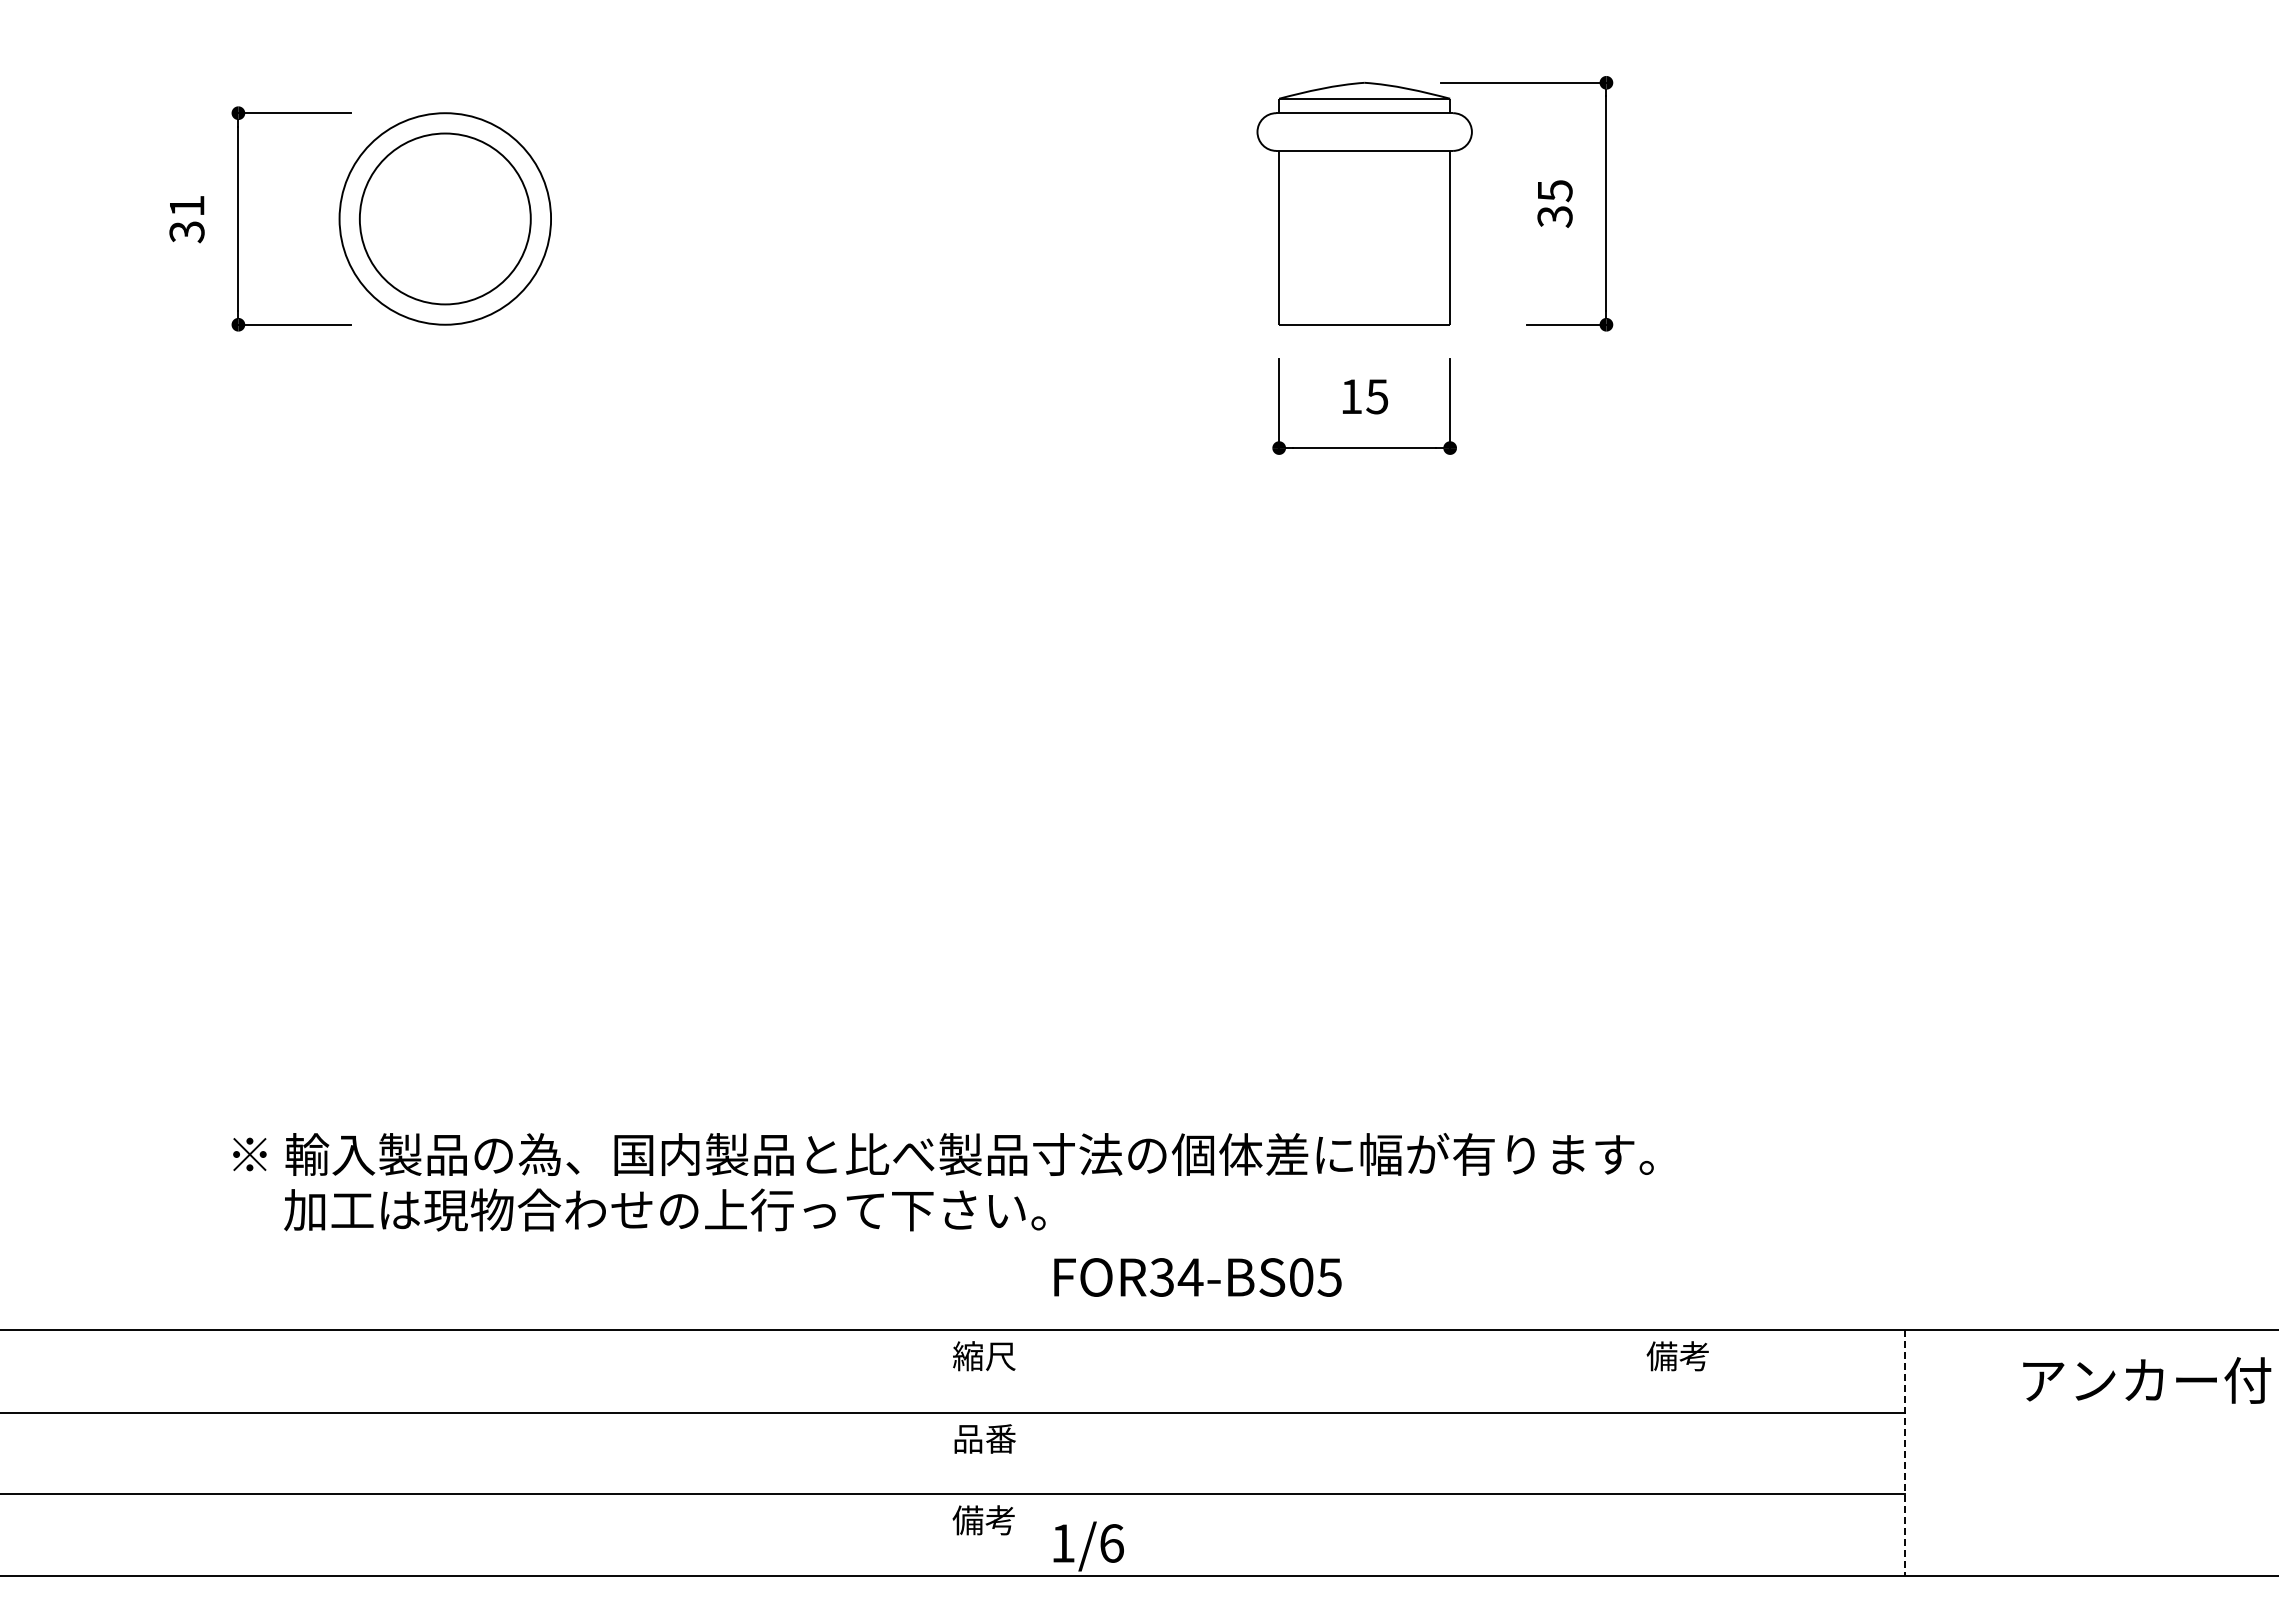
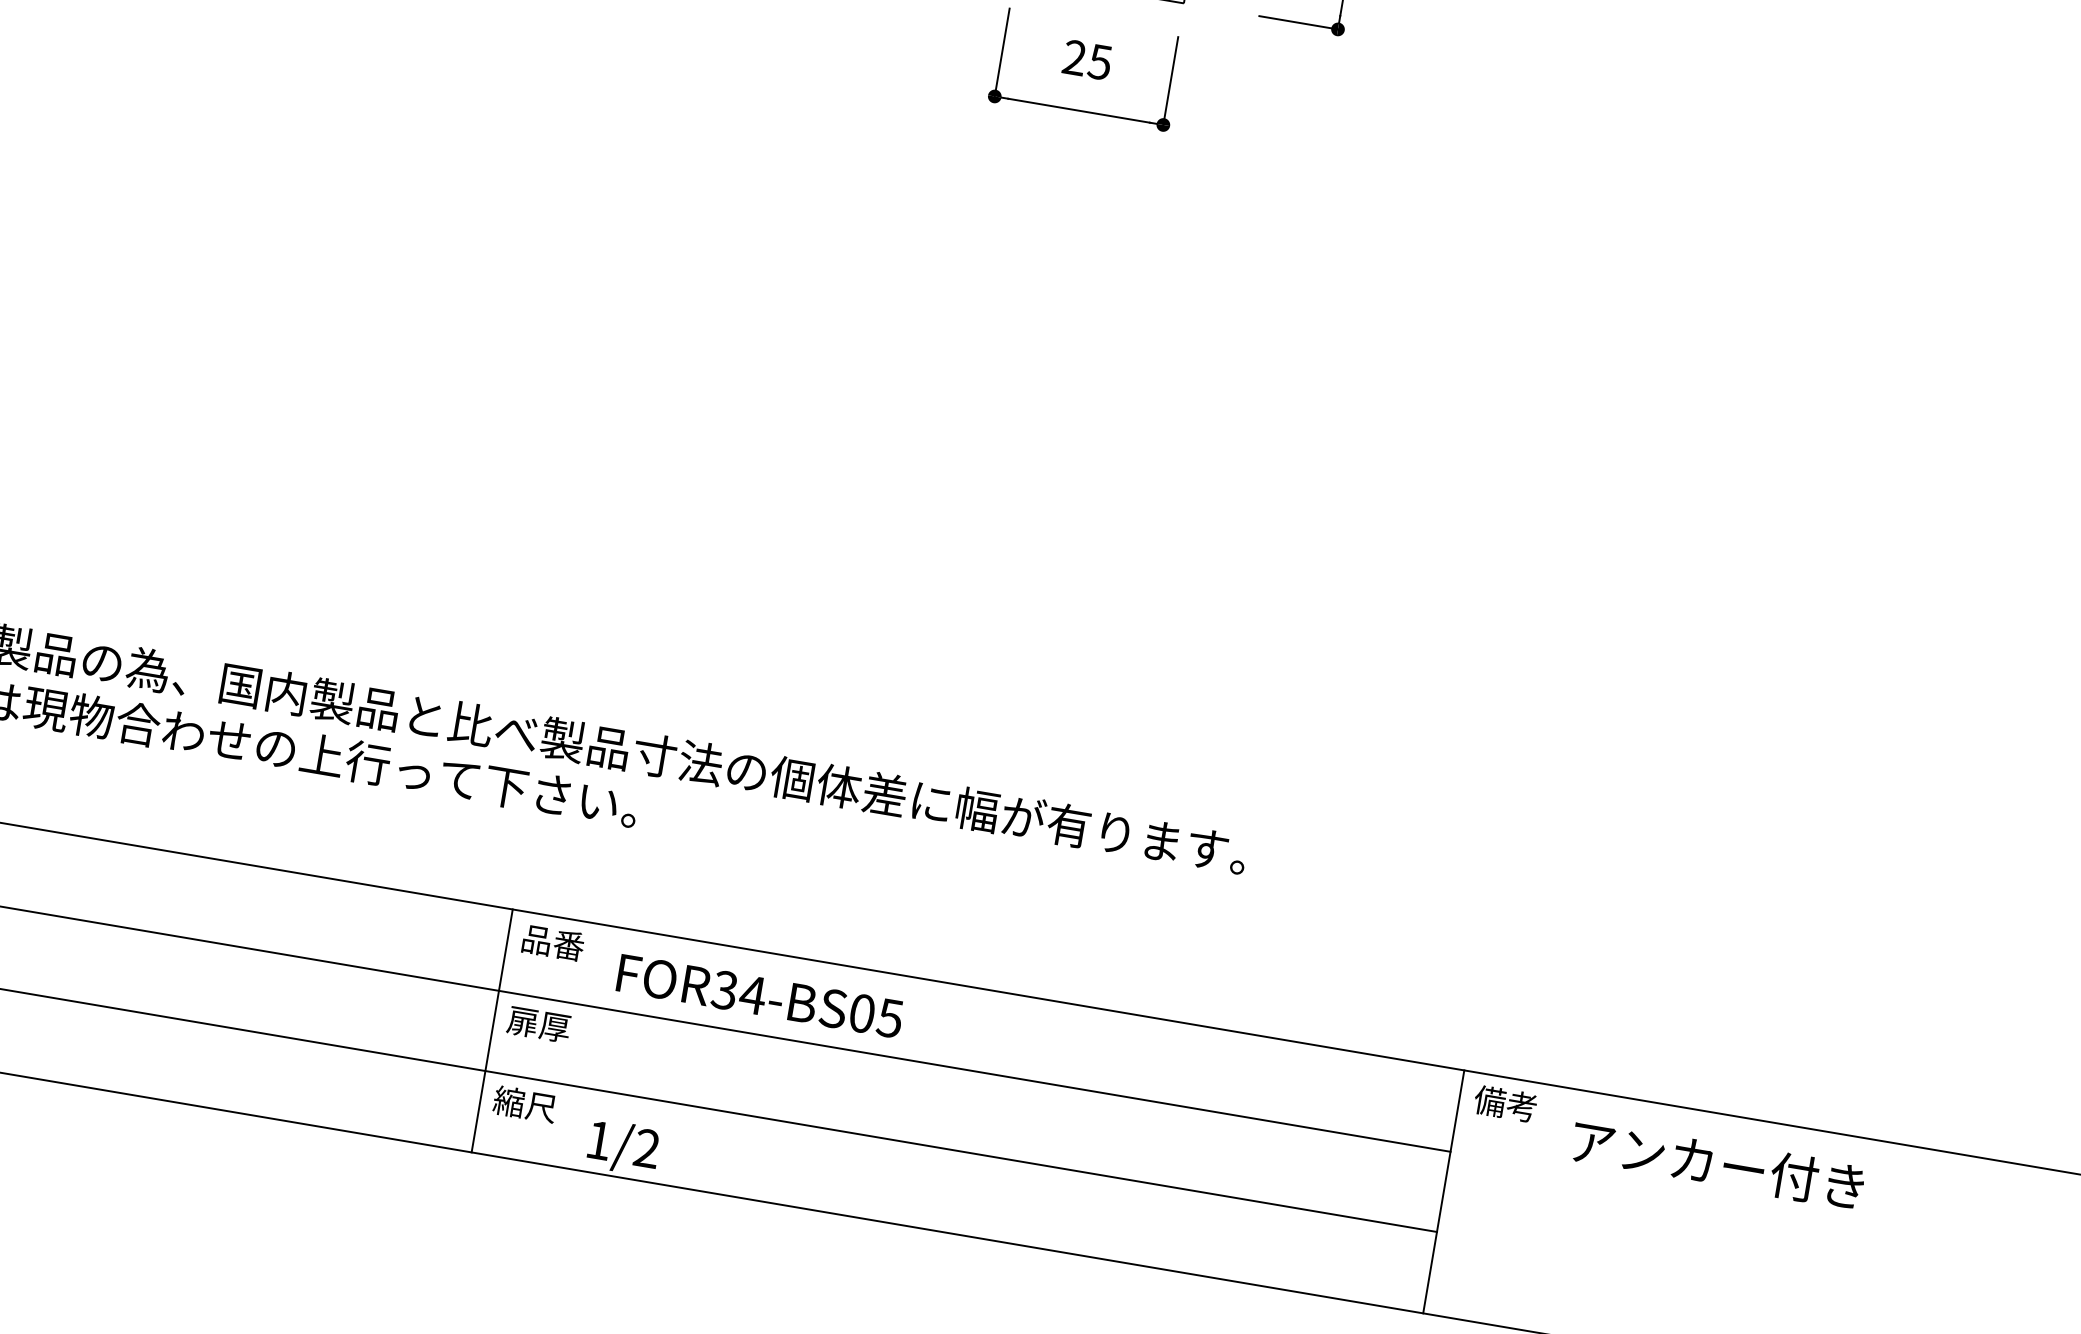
text: (1351, 396) -> (1074, 57), 15 -> 25
text: (1197, 1277) -> (759, 996), moved
text: (984, 1356) -> (552, 943), 縮尺 -> 品番
text: (1677, 1356) -> (1505, 1104), moved
text: (984, 1438) -> (539, 1023), 品番 -> 扉厚
line: (939, 1453) -> (492, 1031), added
line: (1904, 1453) -> (1443, 1192), dashed -> solid
text: (983, 1520) -> (524, 1104), 備考 -> 縮尺
text: (1111, 1543) -> (646, 1148), 1/6 -> 1/2

